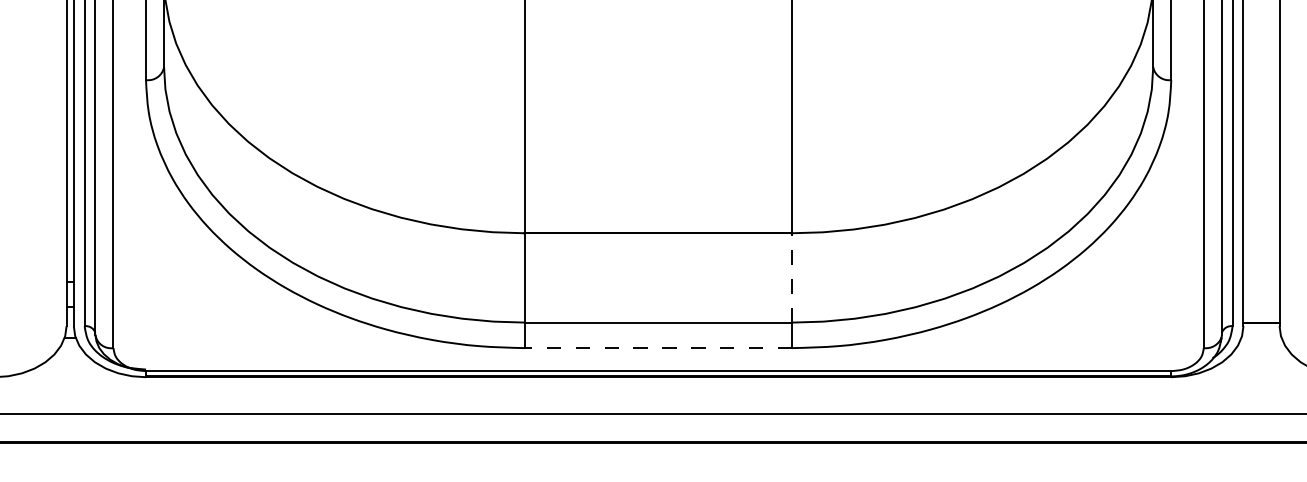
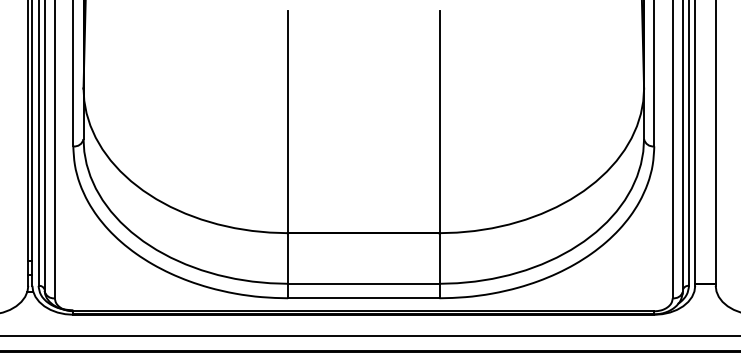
line: (792, 277) -> (439, 258), dashed -> solid
line: (658, 348) -> (363, 298), dashed -> solid

